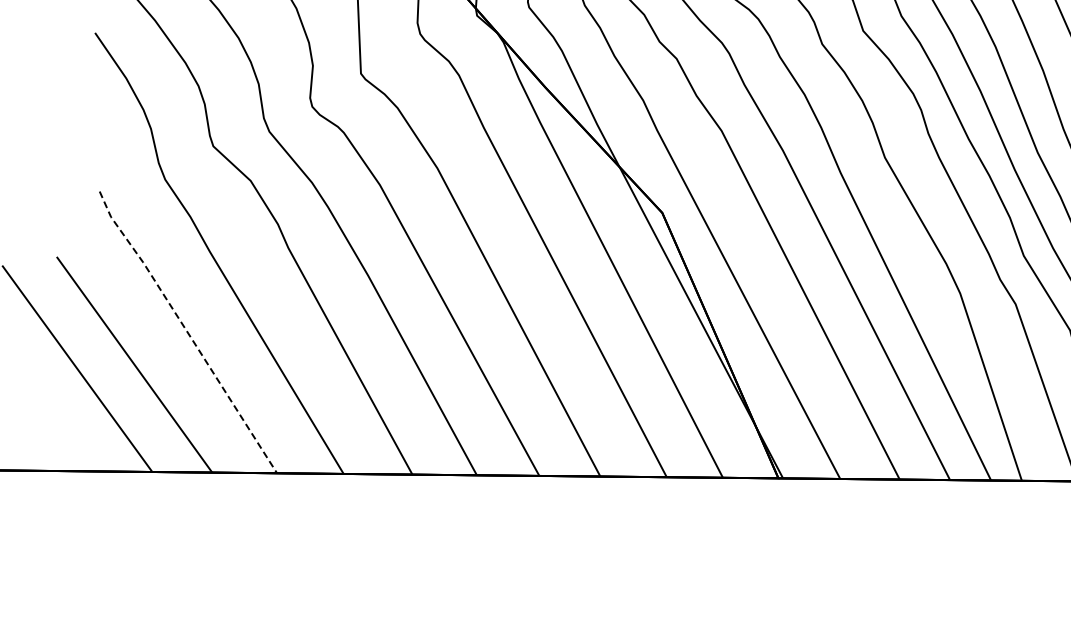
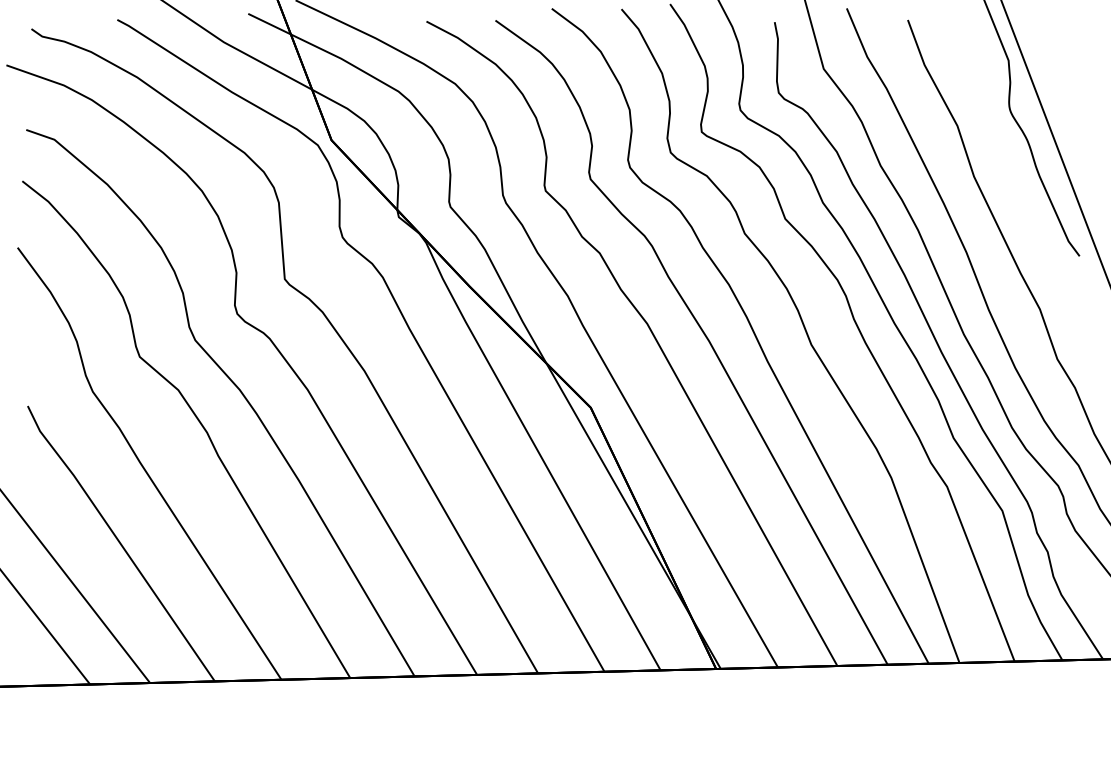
line: (187, 332) -> (120, 543), dashed -> solid

